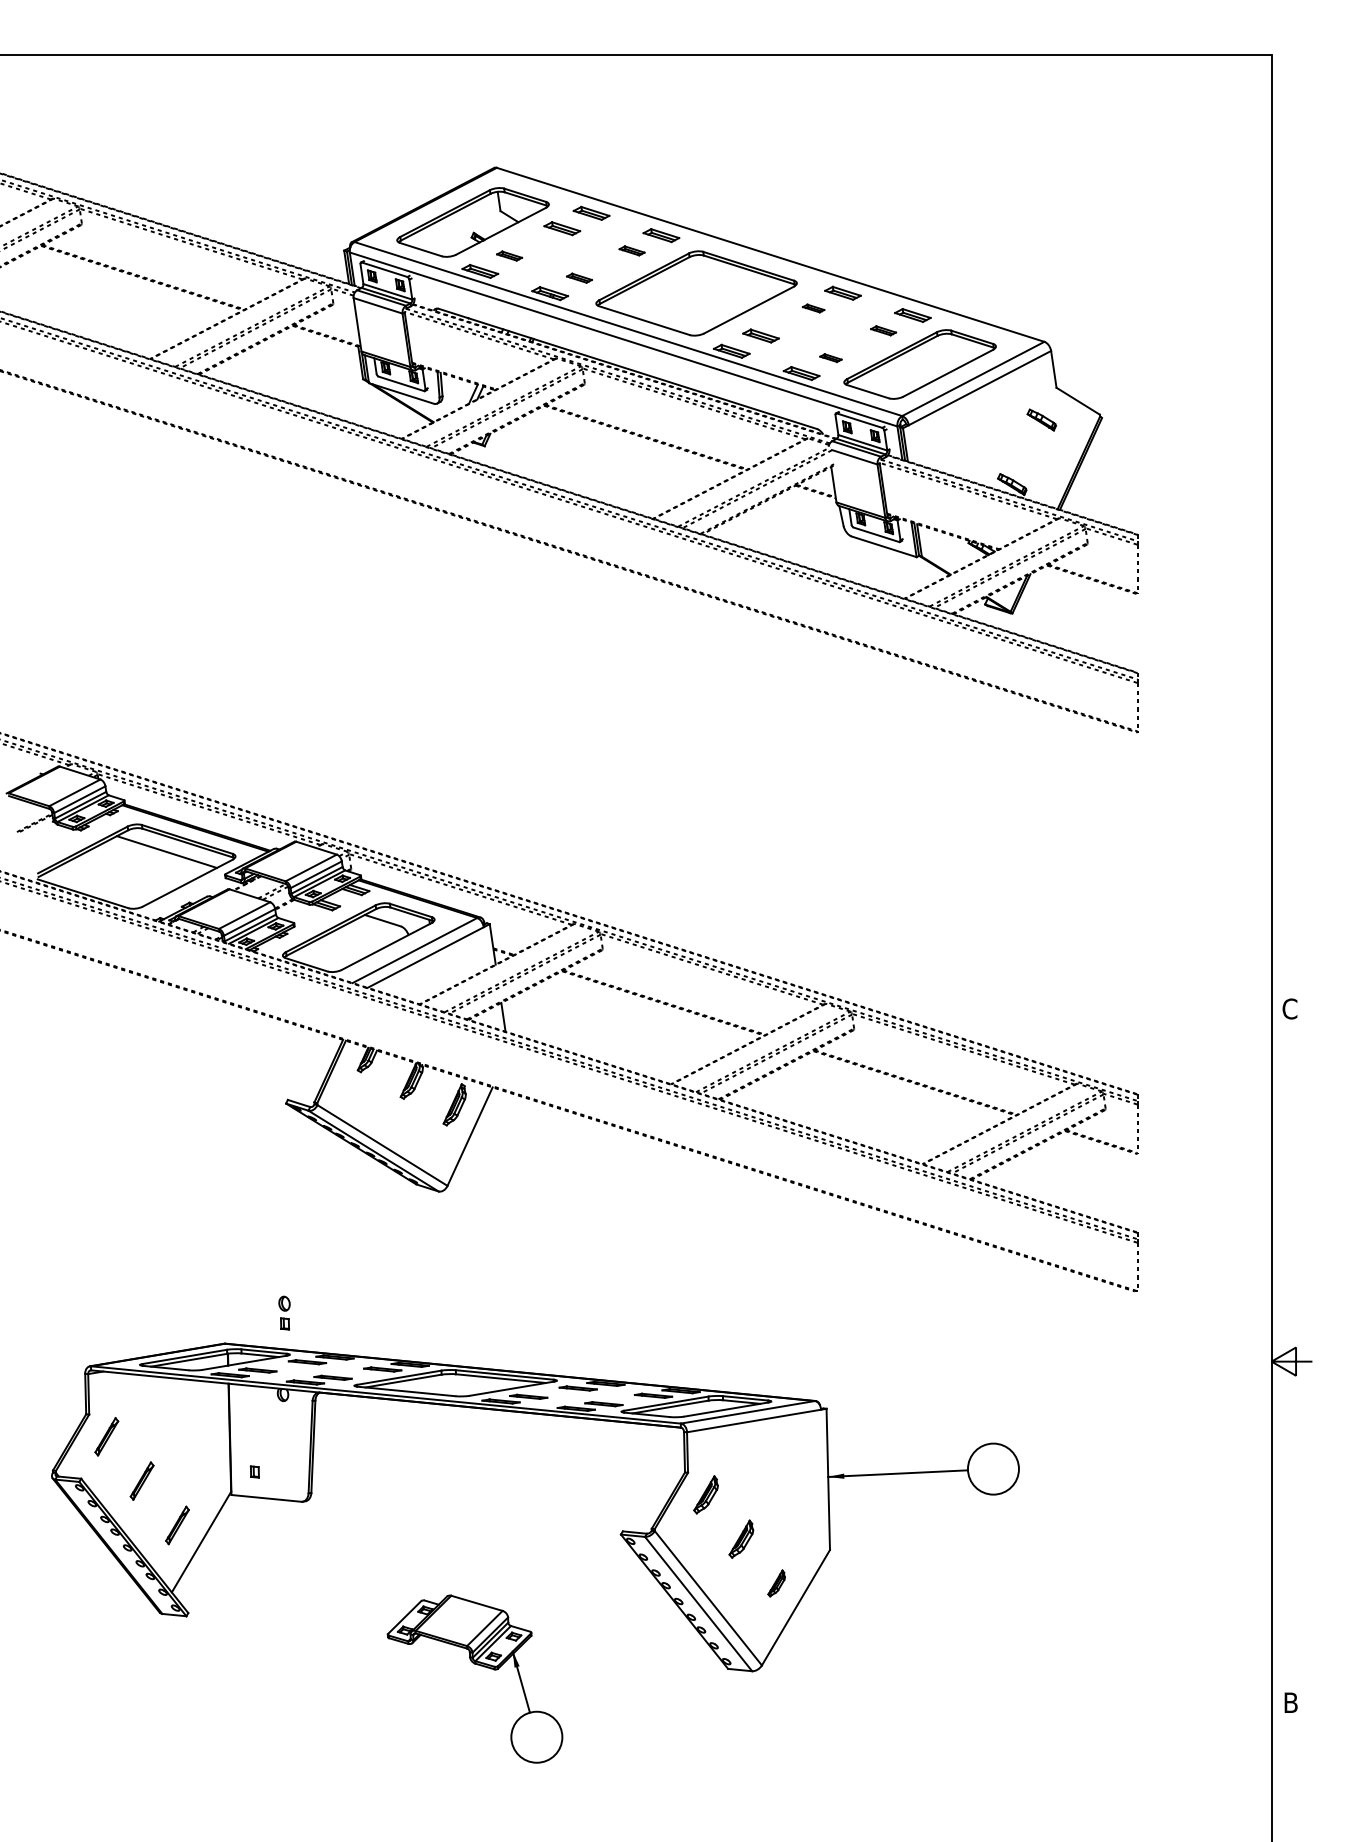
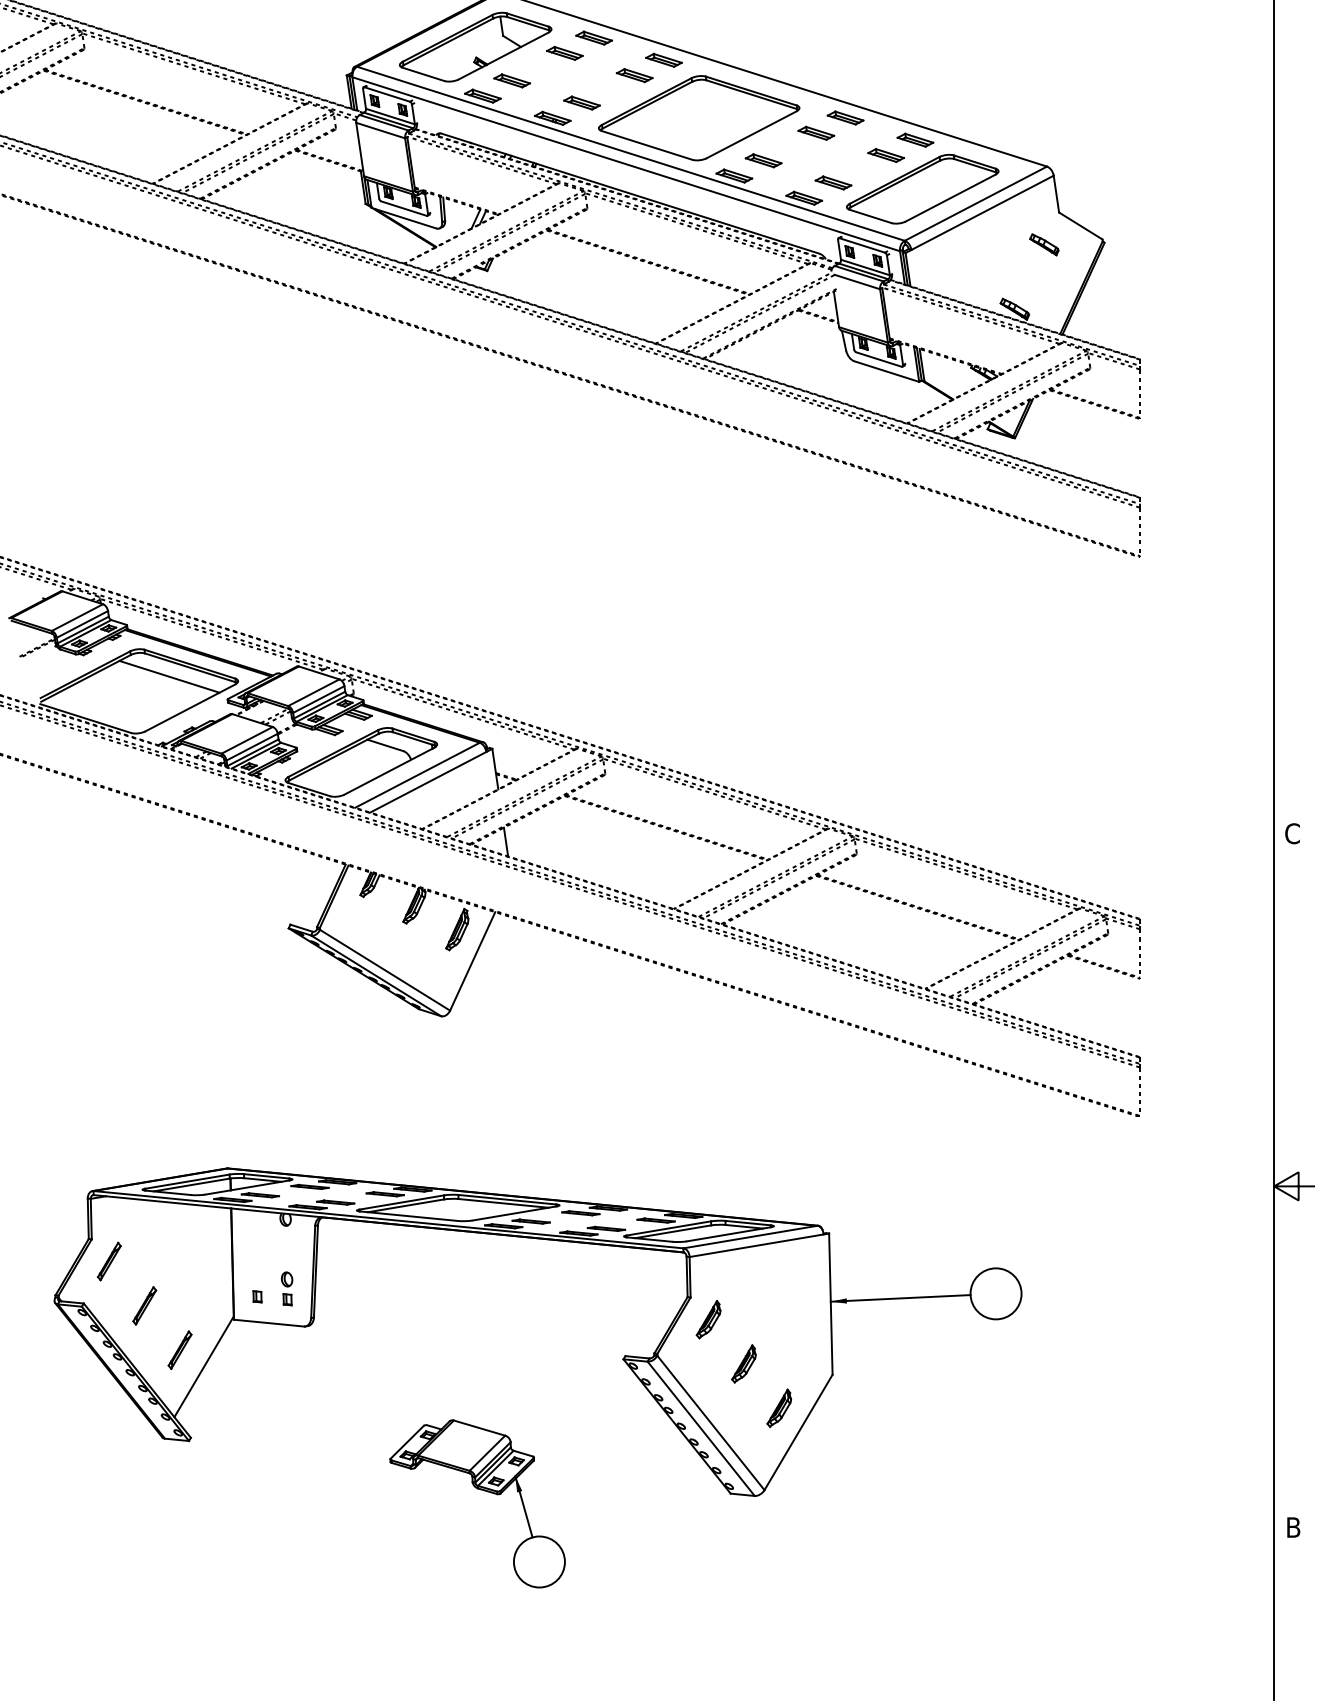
part: (631, 250) -> (634, 75), size x1.43
part: (509, 255) -> (512, 80), size x1.43
part: (579, 277) -> (582, 102), size x1.43
part: (813, 308) -> (816, 133), size x1.67
part: (883, 330) -> (886, 155), size x1.43
part: (830, 357) -> (833, 182), size x1.67
part: (284, 1312) -> (287, 1288), moved
part: (776, 1583) -> (779, 1408), size x1.43

